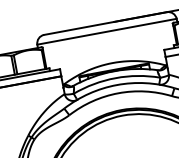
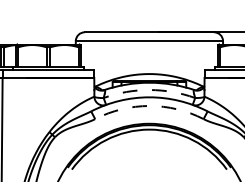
arc: (115, 78) -> (149, 90), solid -> dashed
arc: (118, 93) -> (149, 106), solid -> dashed

